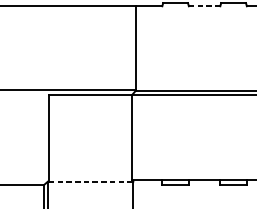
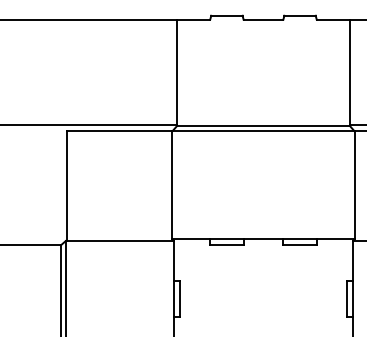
line: (204, 6) -> (263, 19), dashed -> solid
line: (91, 182) -> (120, 241), dashed -> solid

